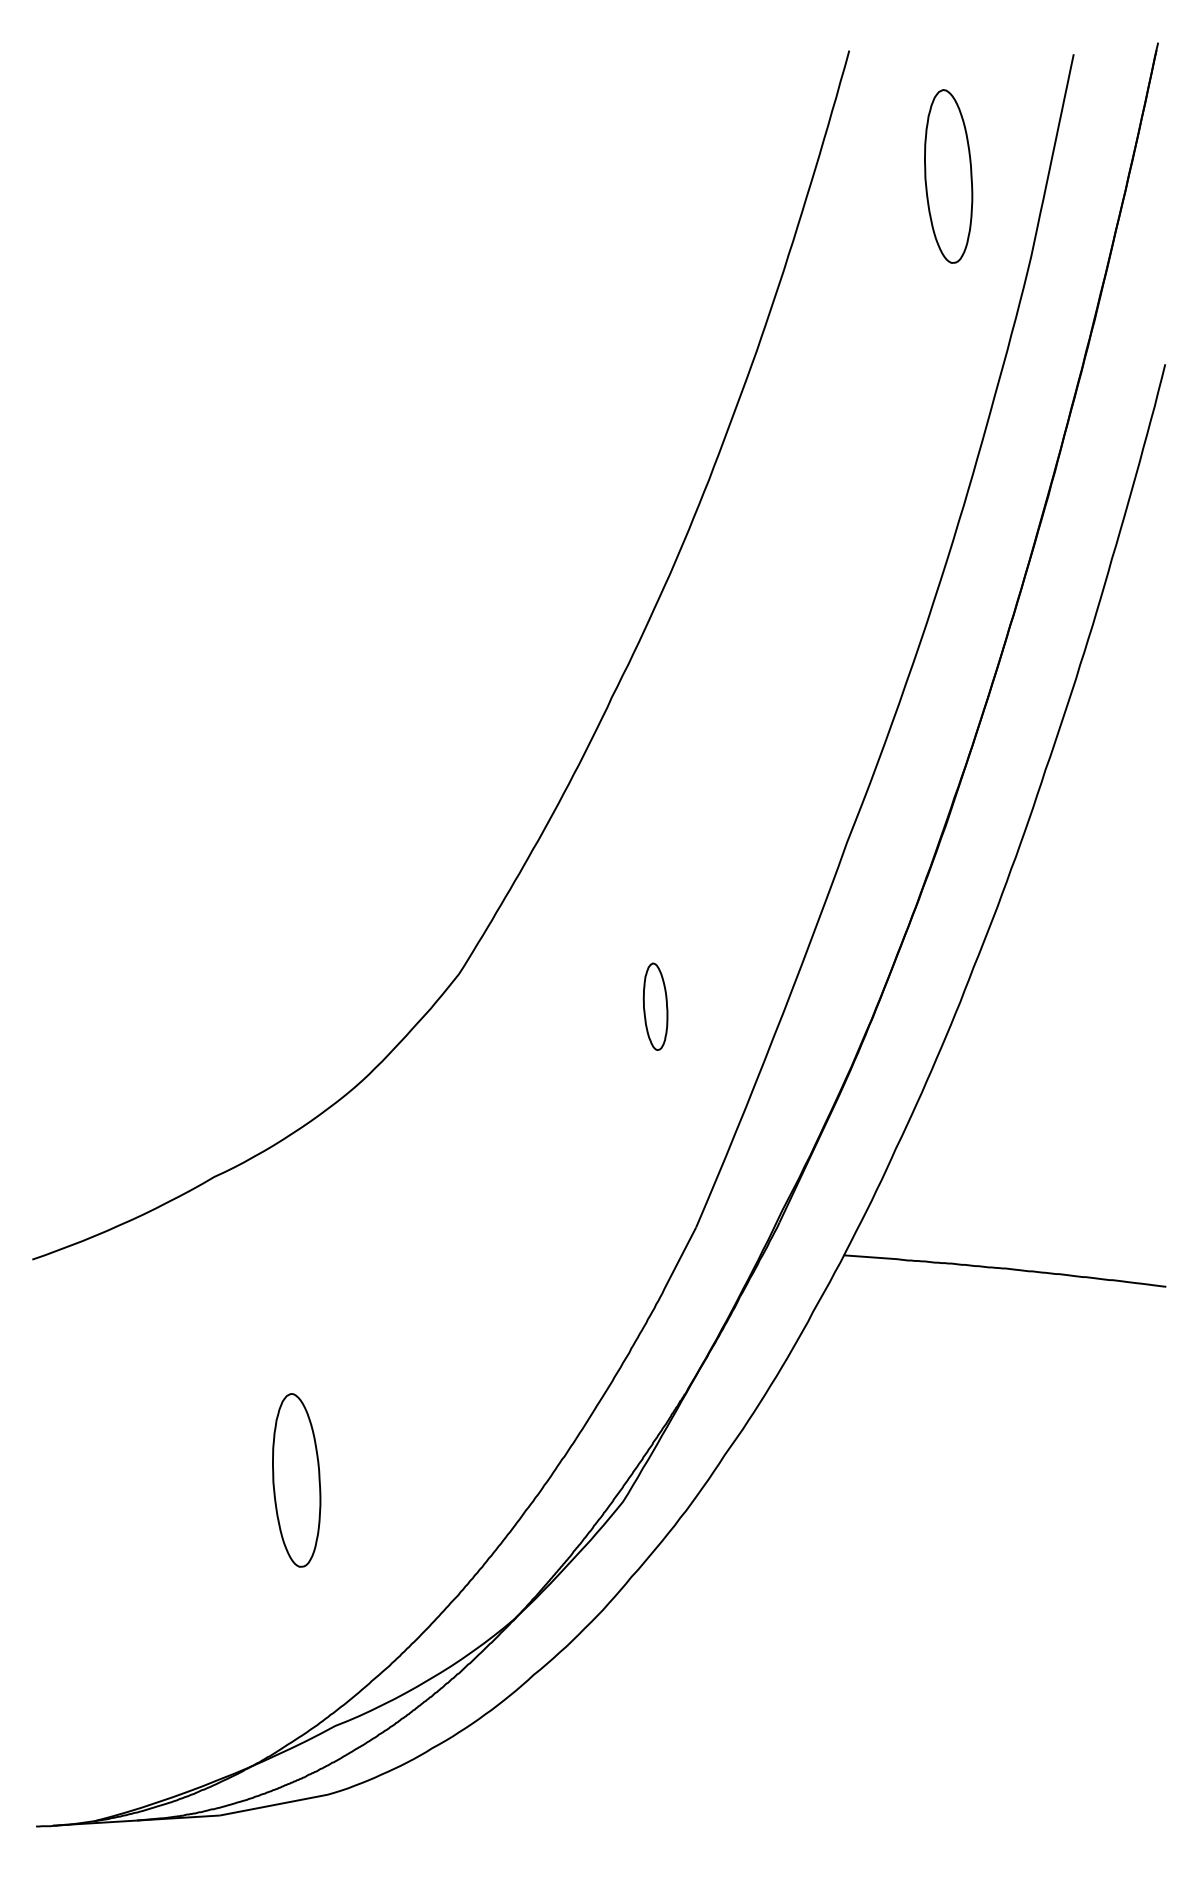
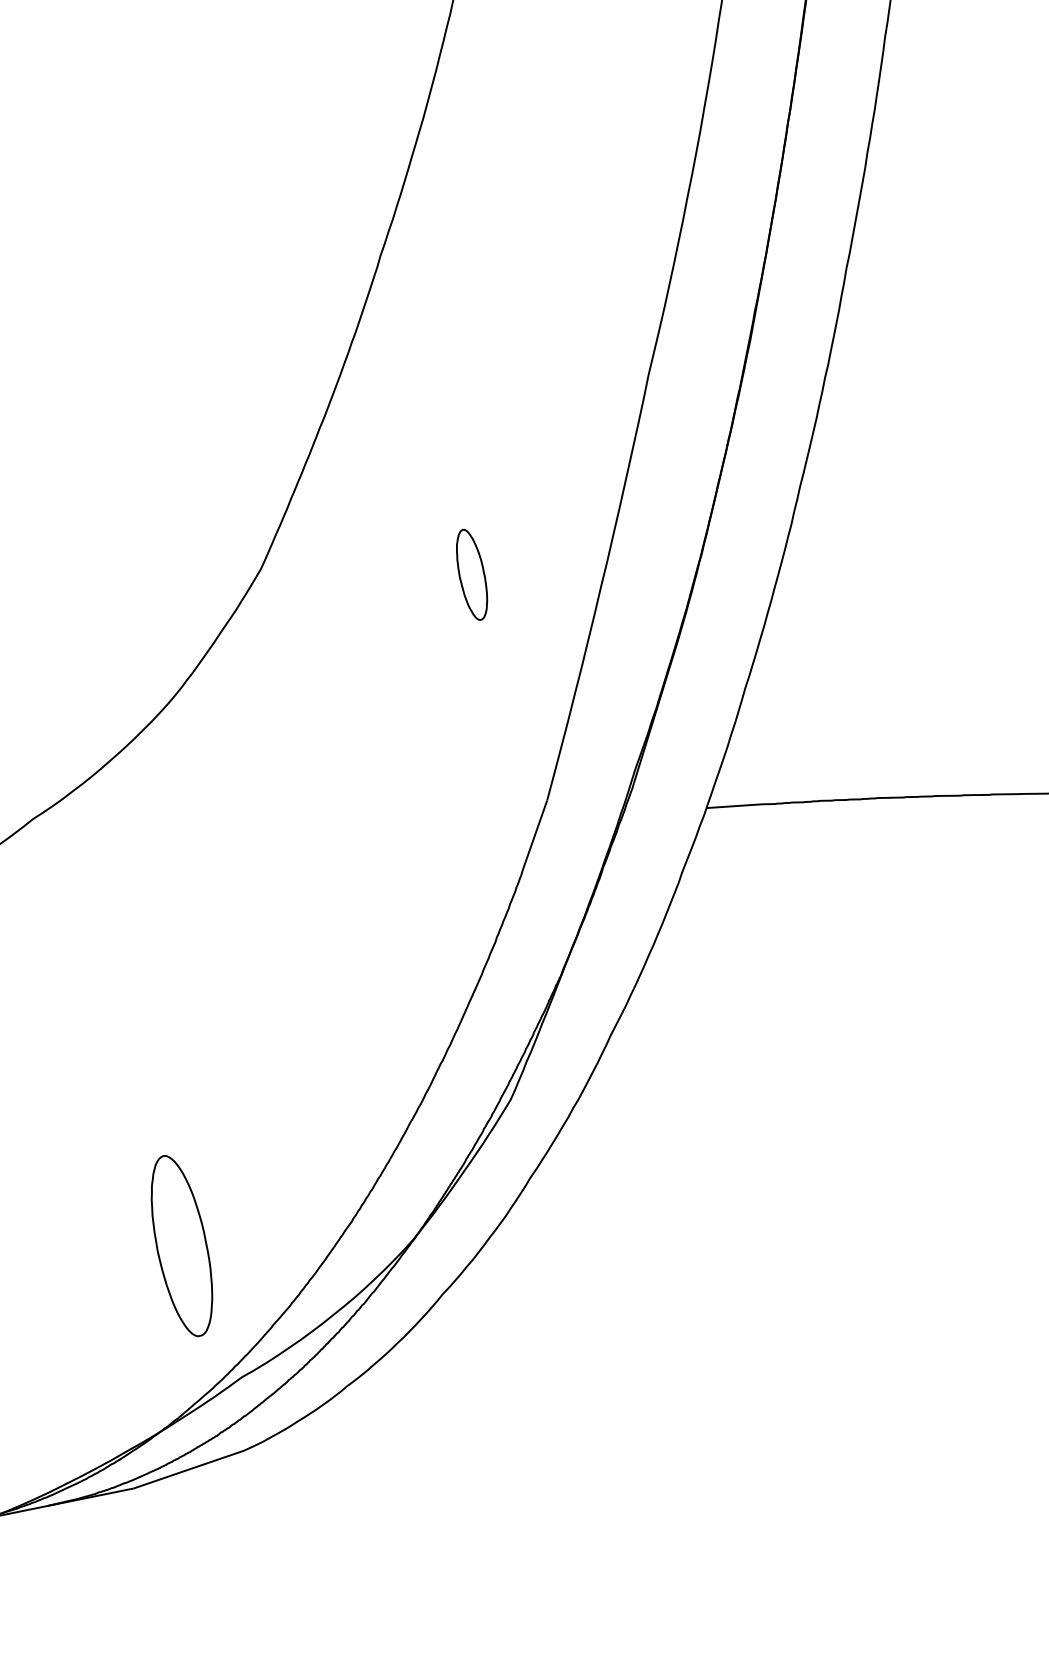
part: (296, 1480) -> (181, 1246), moved

